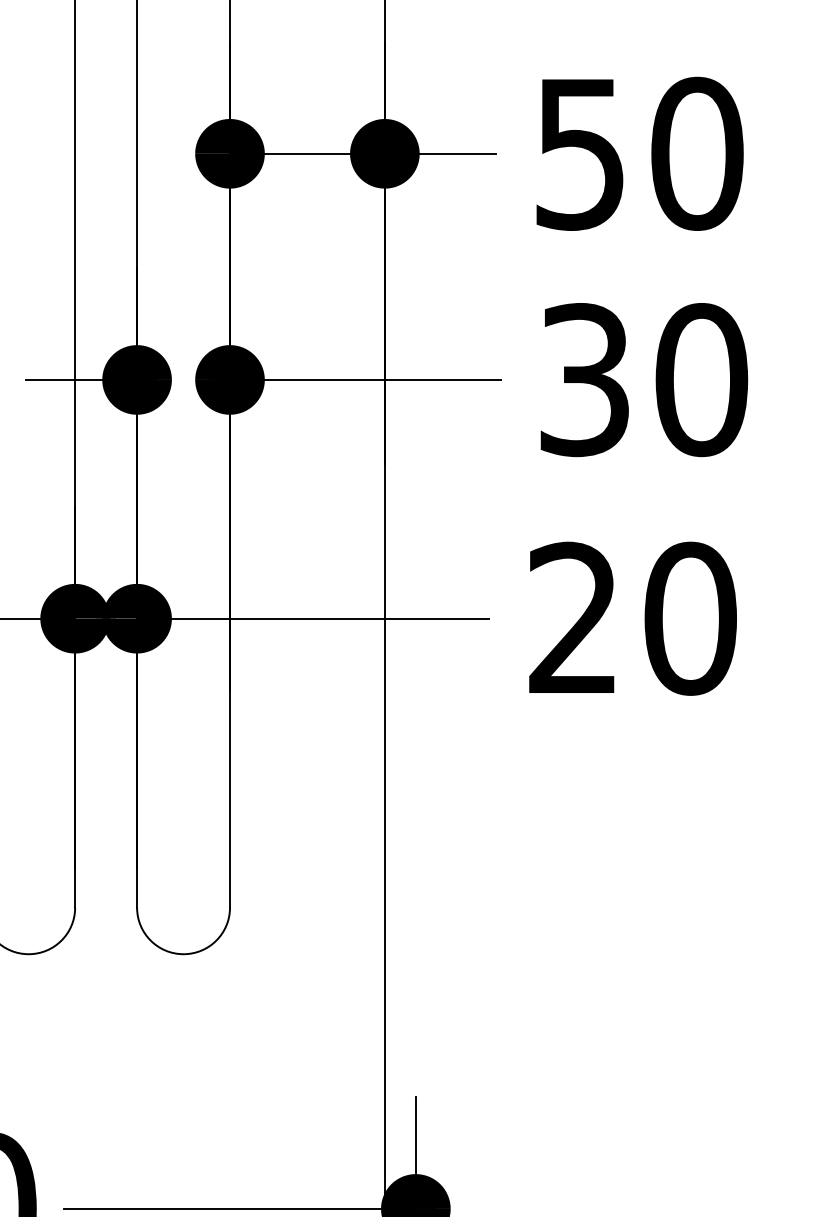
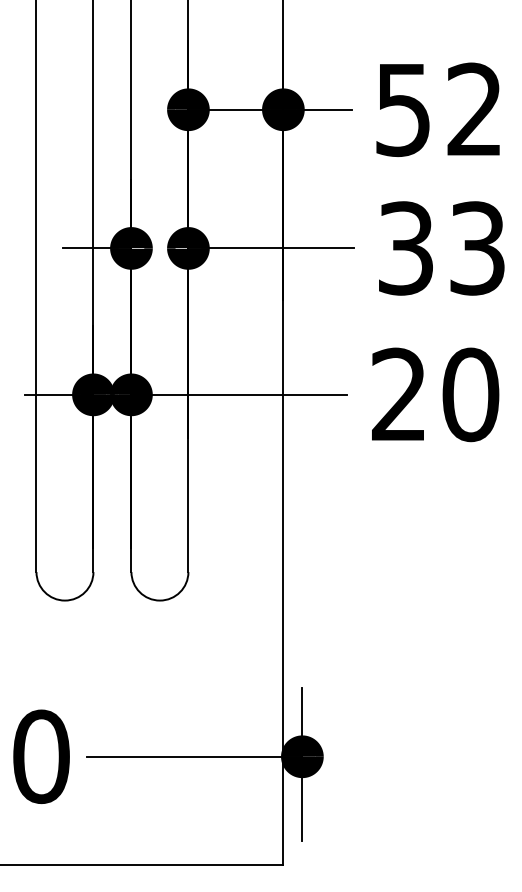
text: (696, 153) -> (474, 109), 50 -> 52
text: (701, 380) -> (477, 248), 30 -> 33

